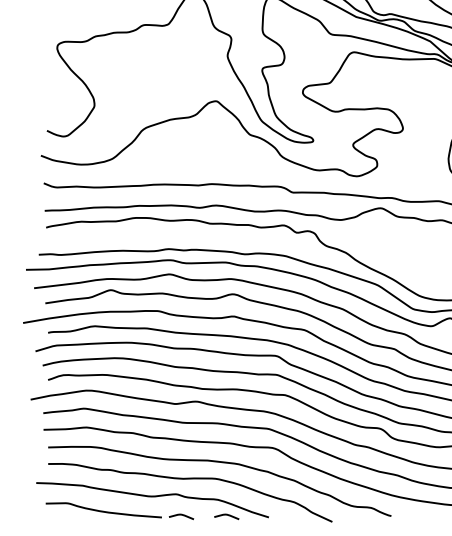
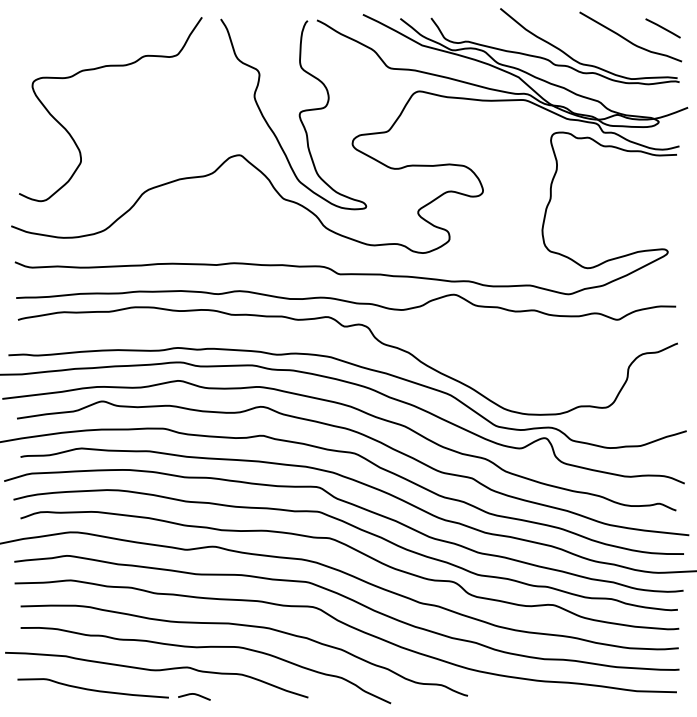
curve: (227, 515) -> (254, 695), removed

